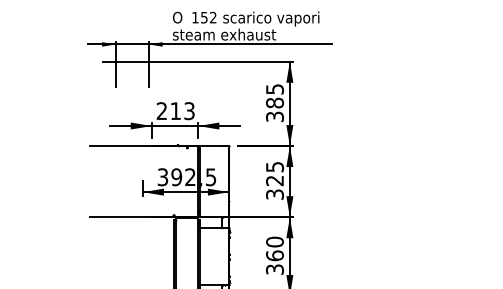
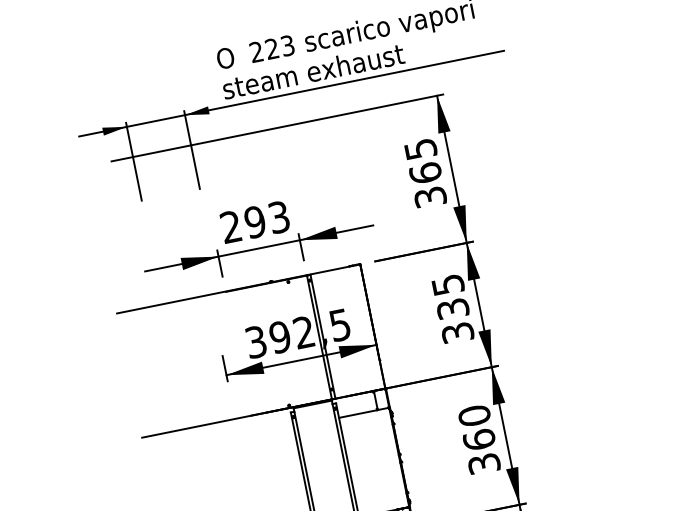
text: (204, 17) -> (272, 48), 152 -> 223
text: (274, 102) -> (424, 172), 385 -> 365
text: (175, 111) -> (254, 222), 213 -> 293
text: (274, 180) -> (452, 308), 325 -> 335

